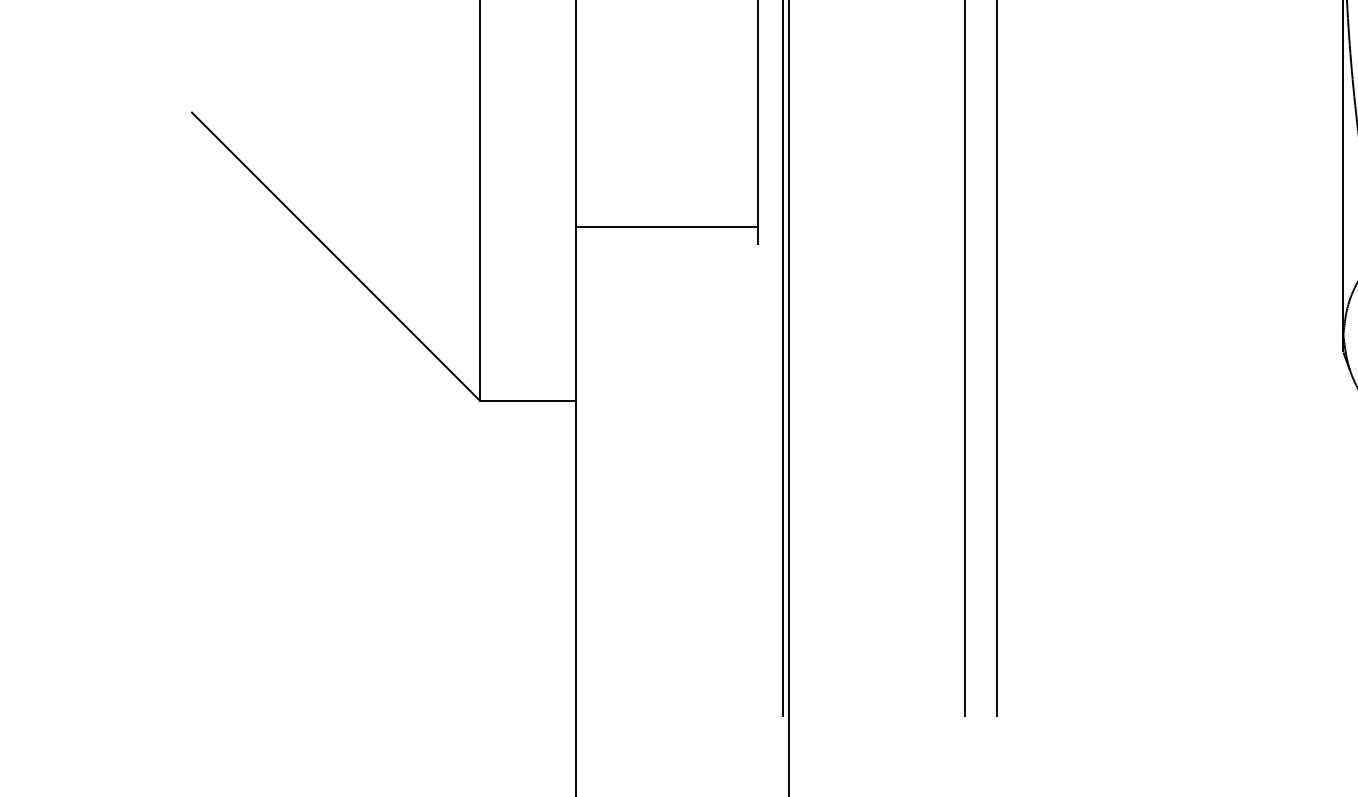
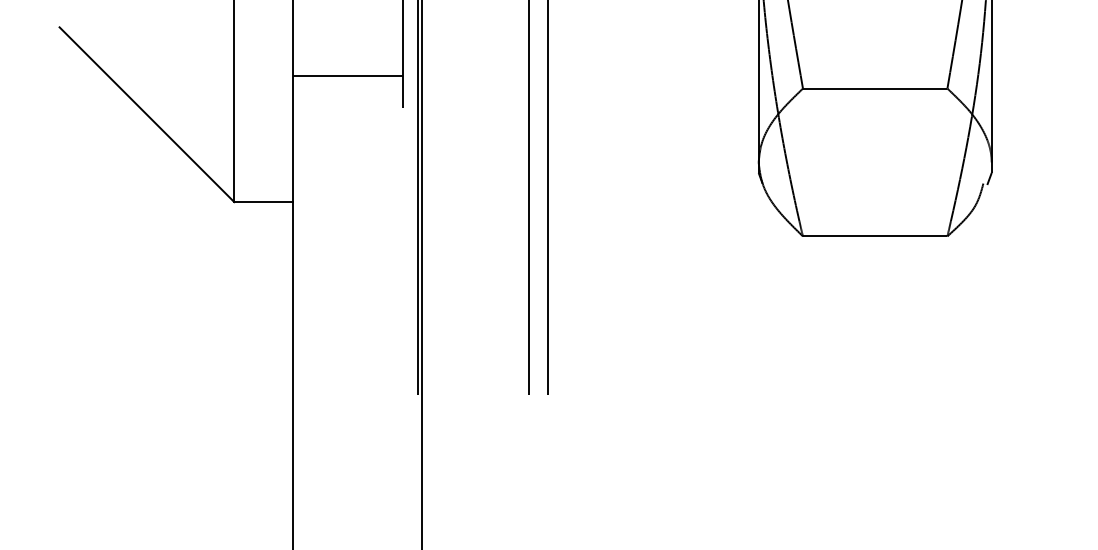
line: (666, 226) -> (347, 75), moved

